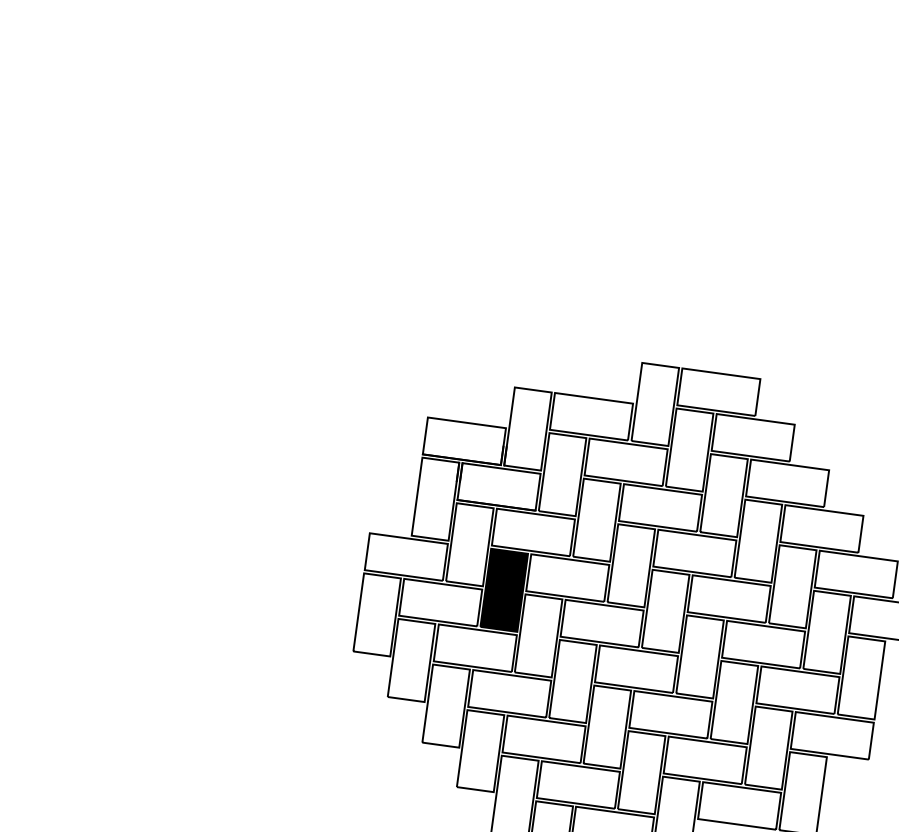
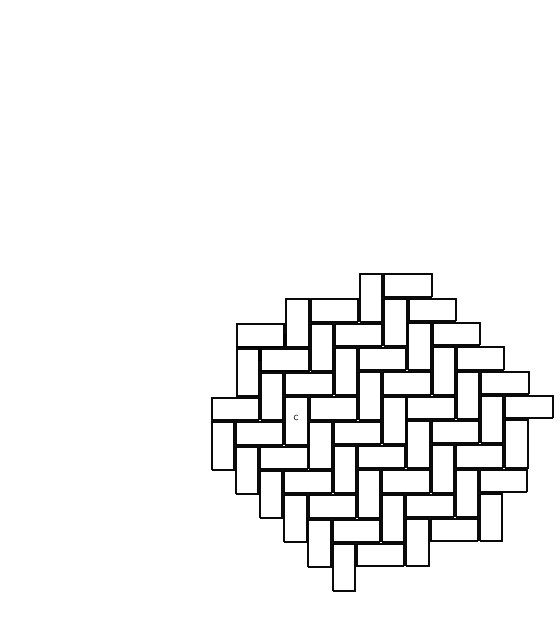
fill: (504, 589) -> (296, 420), removed

